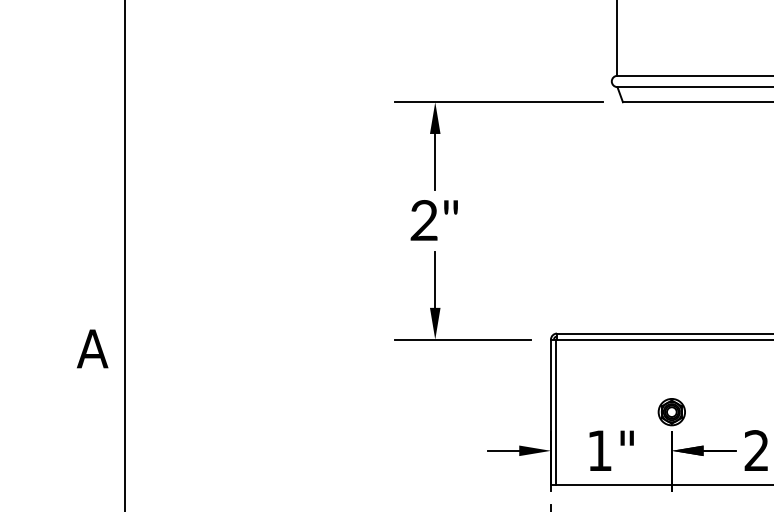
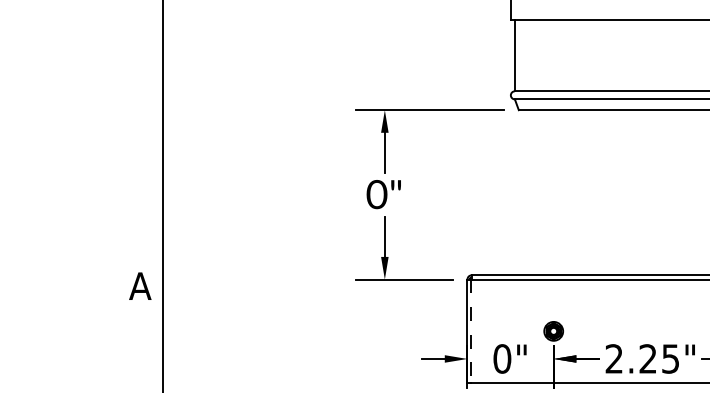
text: (423, 220) -> (376, 194), 2" -> 0"
line: (556, 412) -> (471, 331), solid -> dashed
text: (600, 450) -> (502, 358), 1" -> 0"

